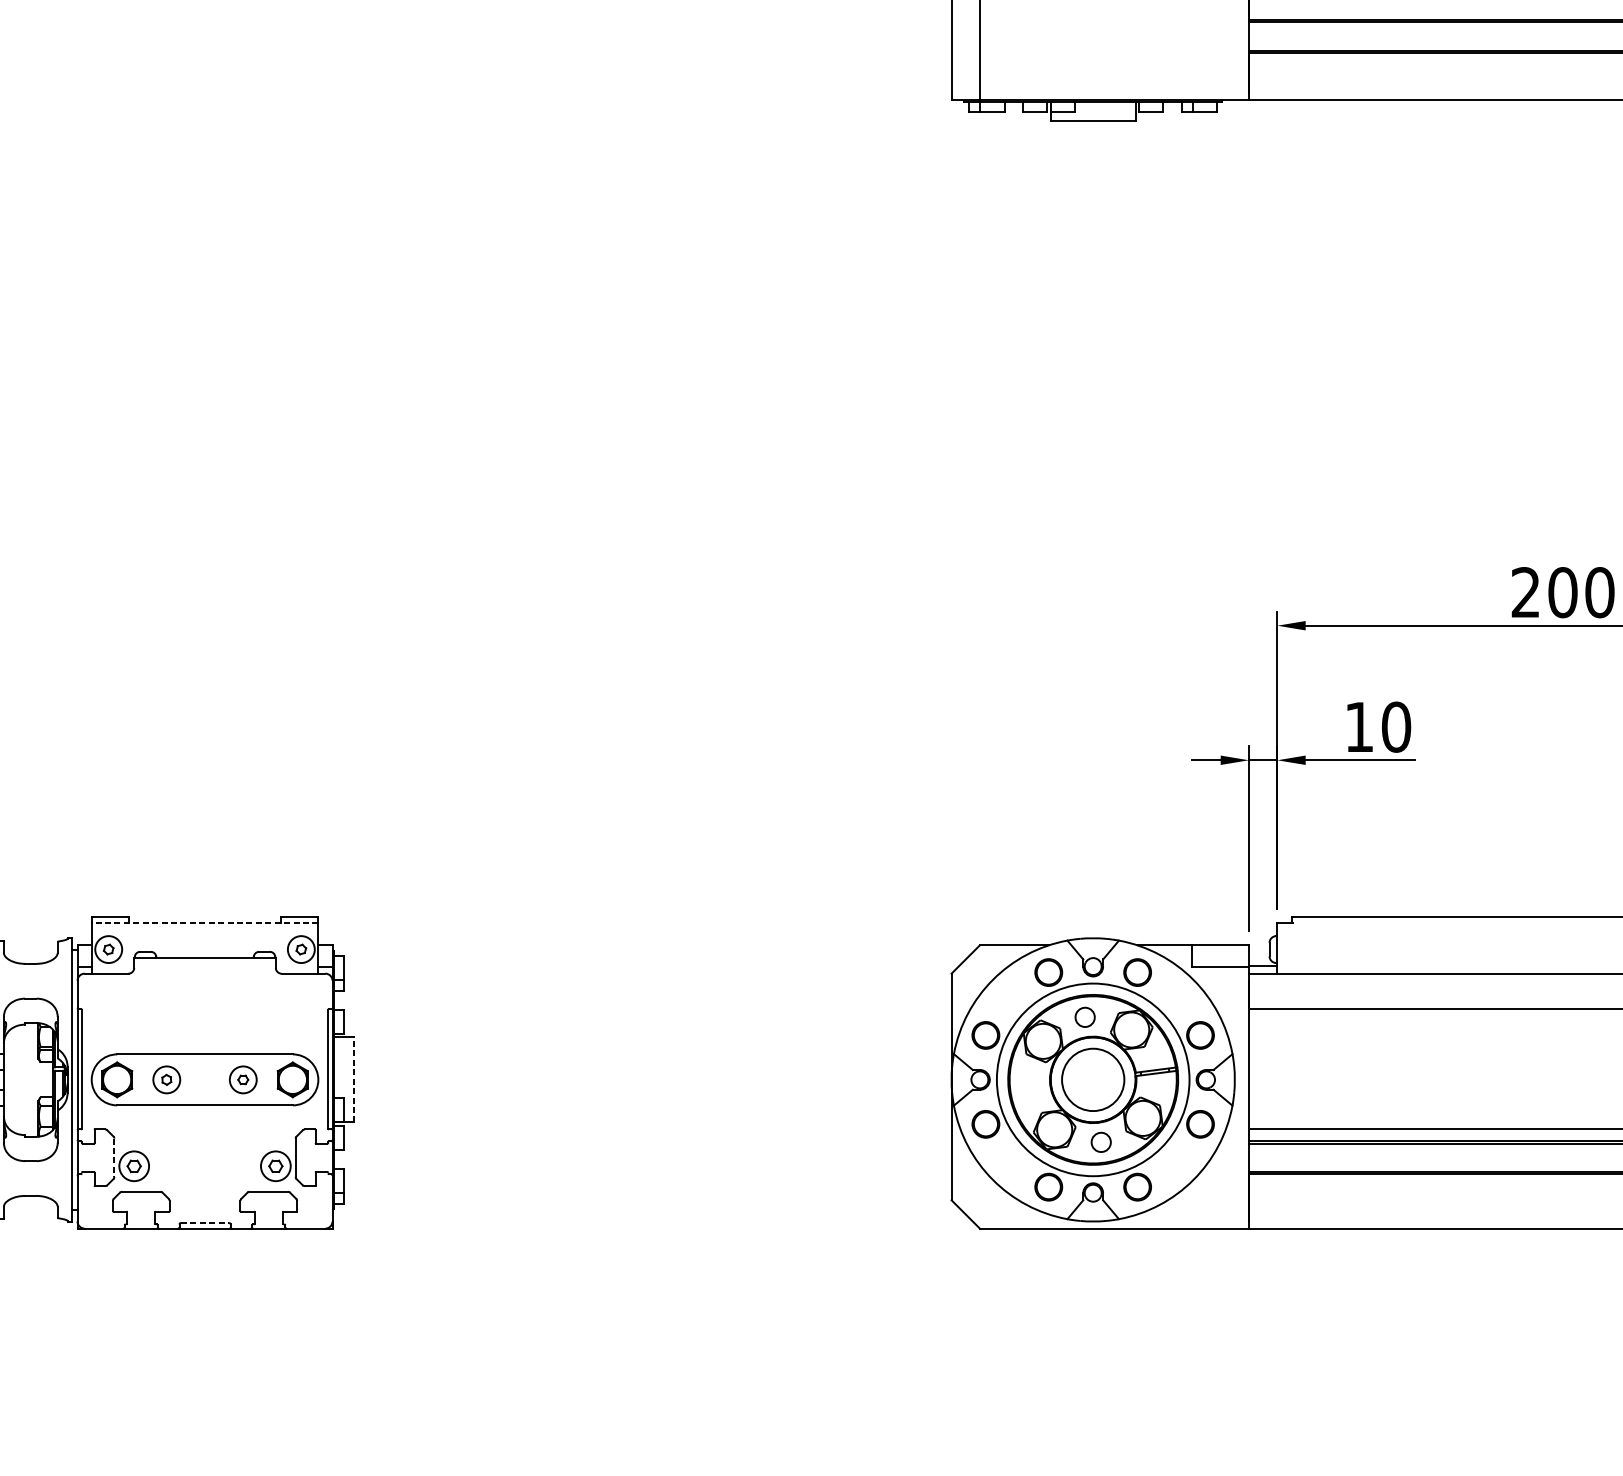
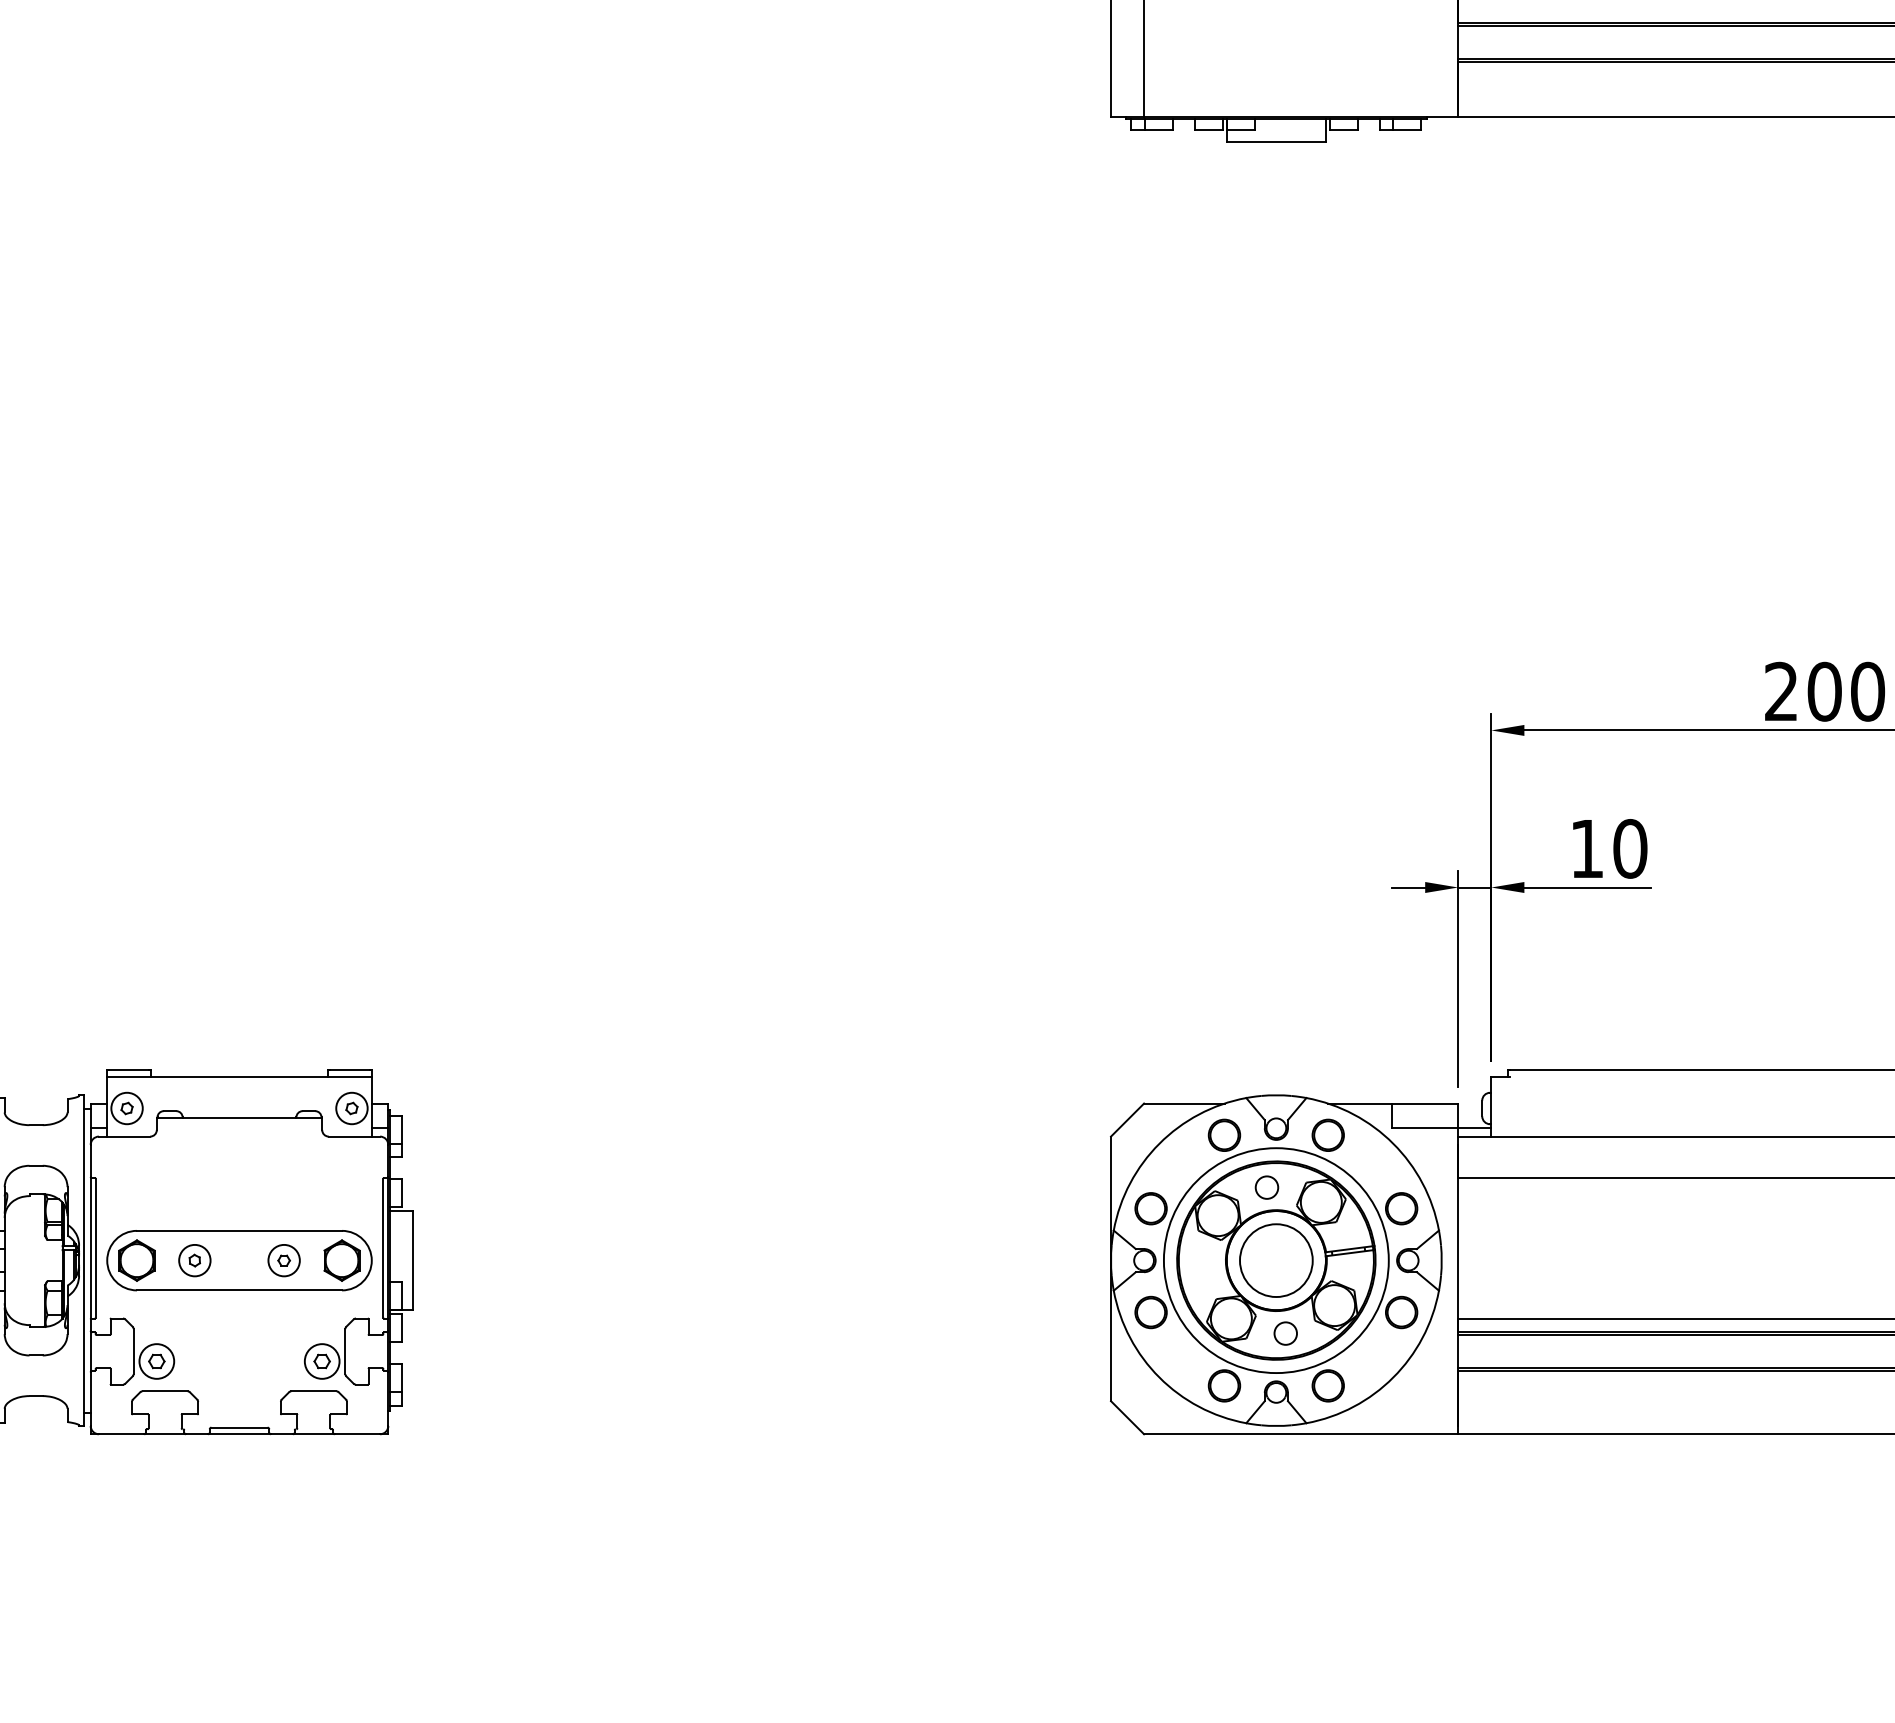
line: (205, 923) -> (239, 1077), dashed -> solid
line: (354, 1079) -> (413, 1260), dashed -> solid
line: (114, 1158) -> (133, 1352), dashed -> solid
line: (205, 1222) -> (240, 1427), dashed -> solid

